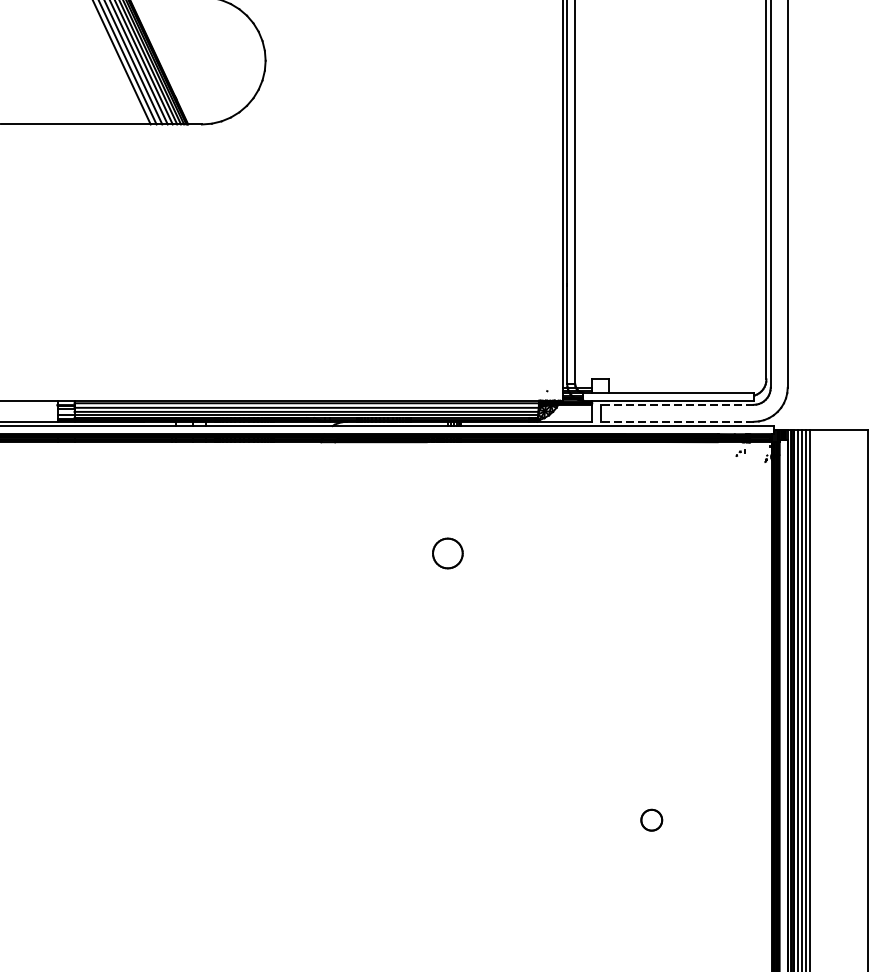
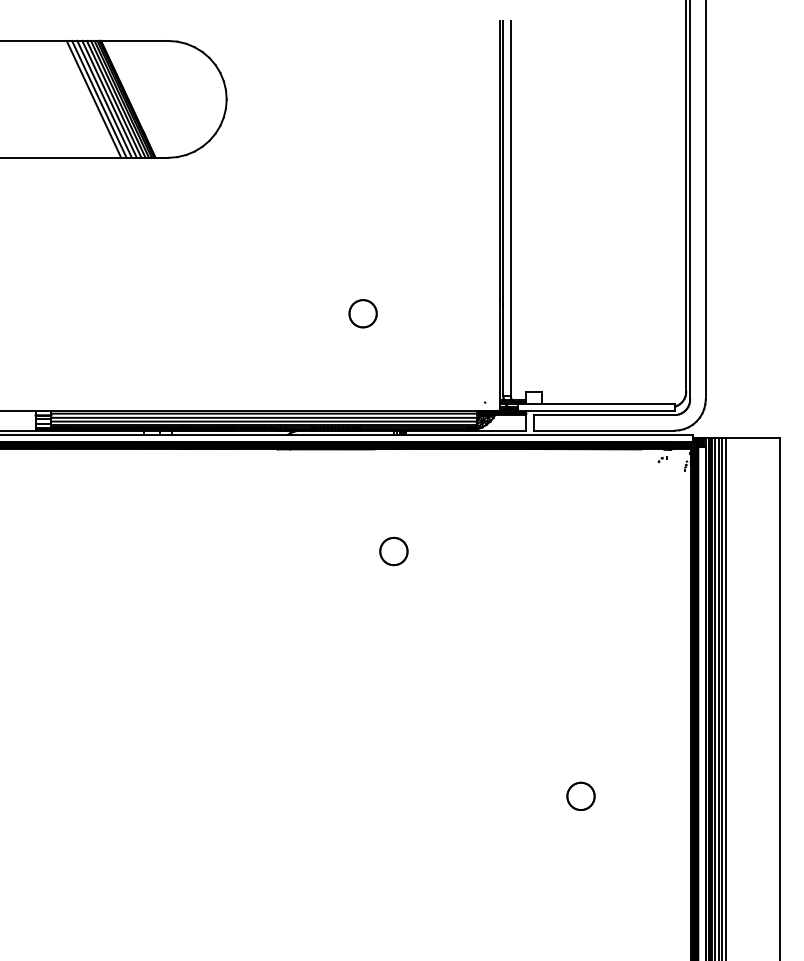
part: (413, 294) -> (362, 313), added
line: (676, 405) -> (603, 415), dashed -> solid
line: (676, 421) -> (603, 430), dashed -> solid
part: (651, 819) -> (580, 795), size x1.43

